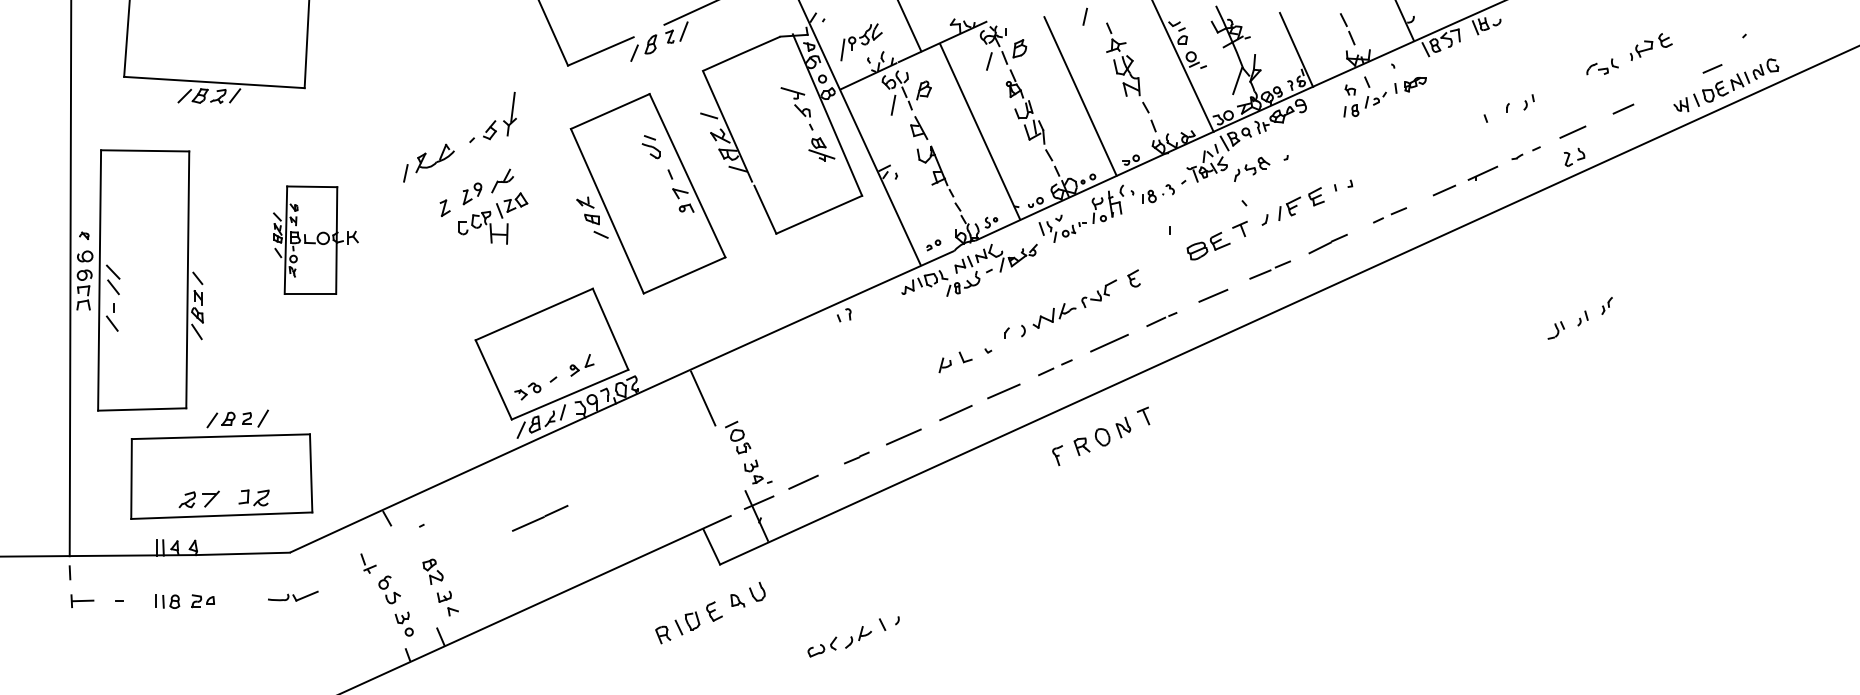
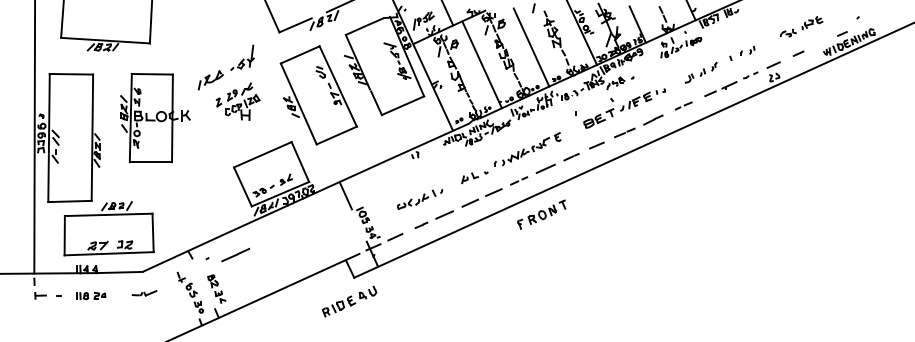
part: (316, 240) -> (155, 118), size x1.67
part: (1578, 318) -> (700, 72), moved
line: (539, 517) -> (235, 254), moved
part: (854, 637) -> (420, 199), moved

